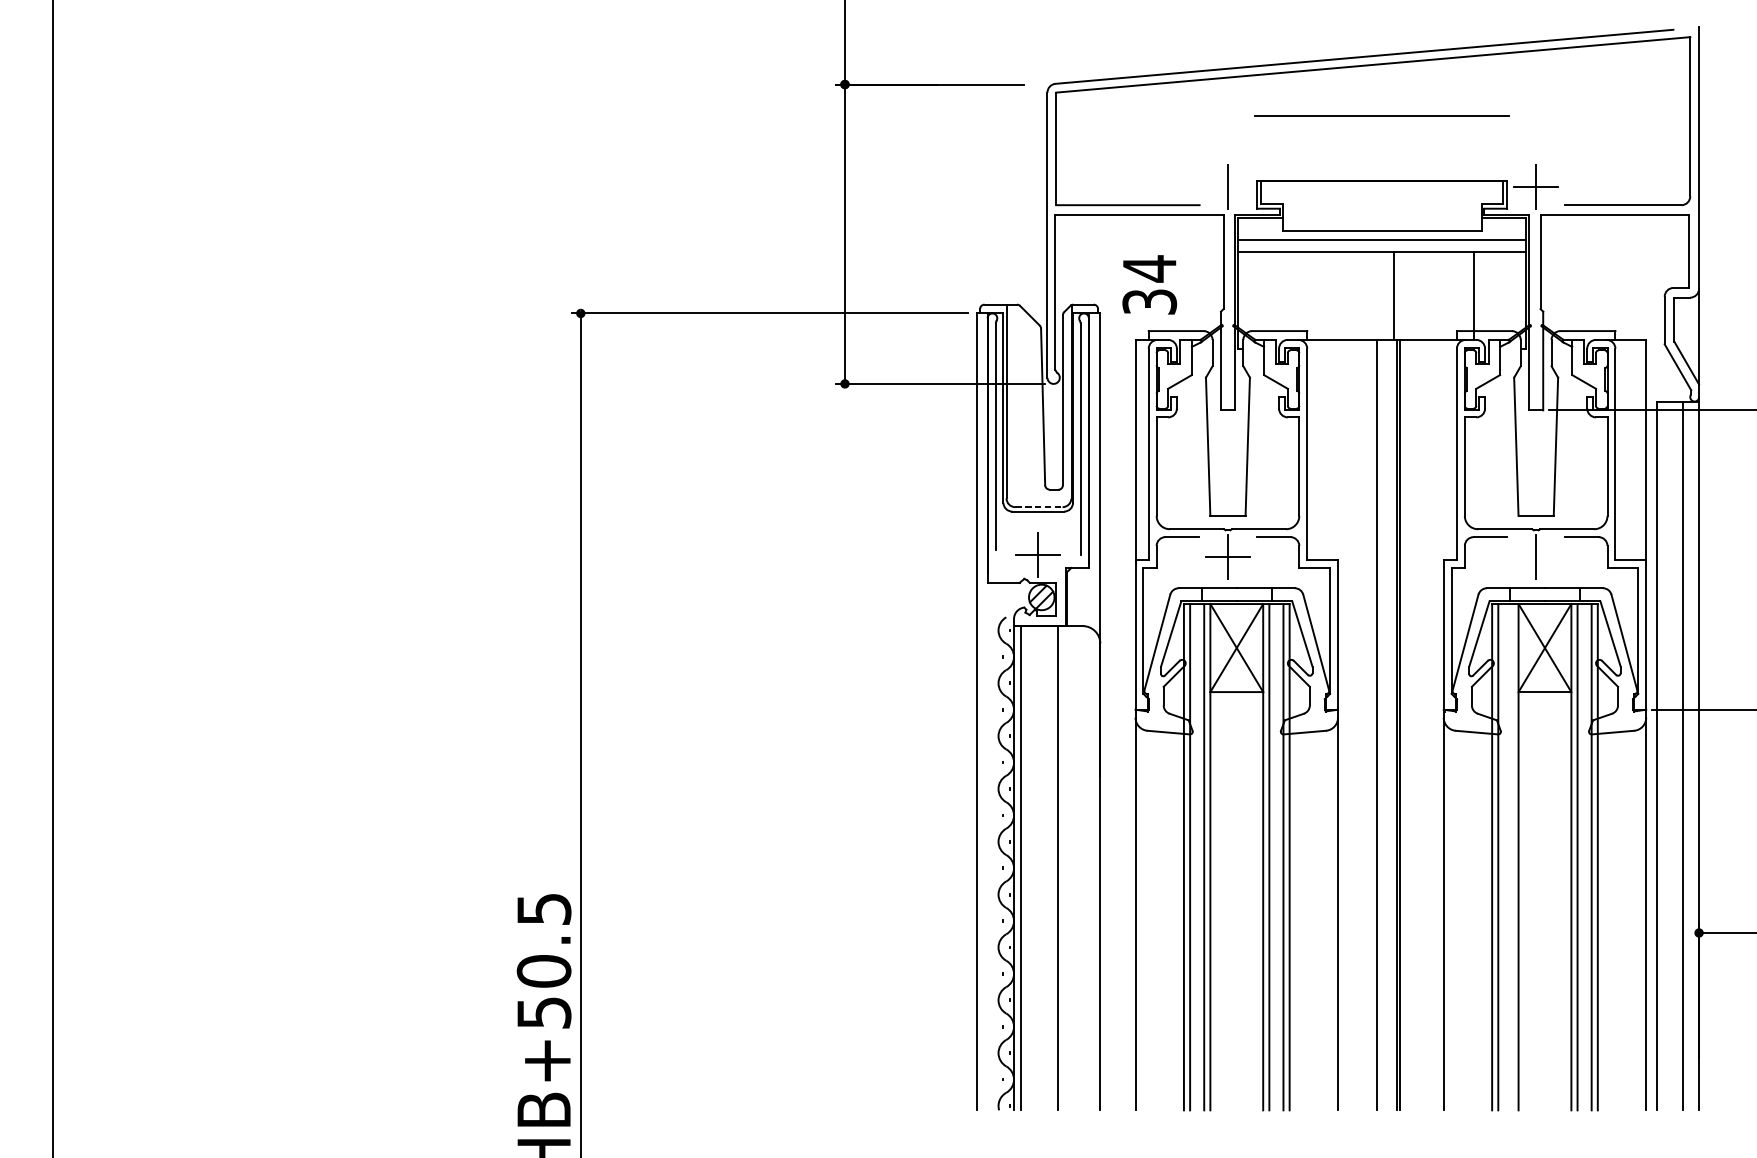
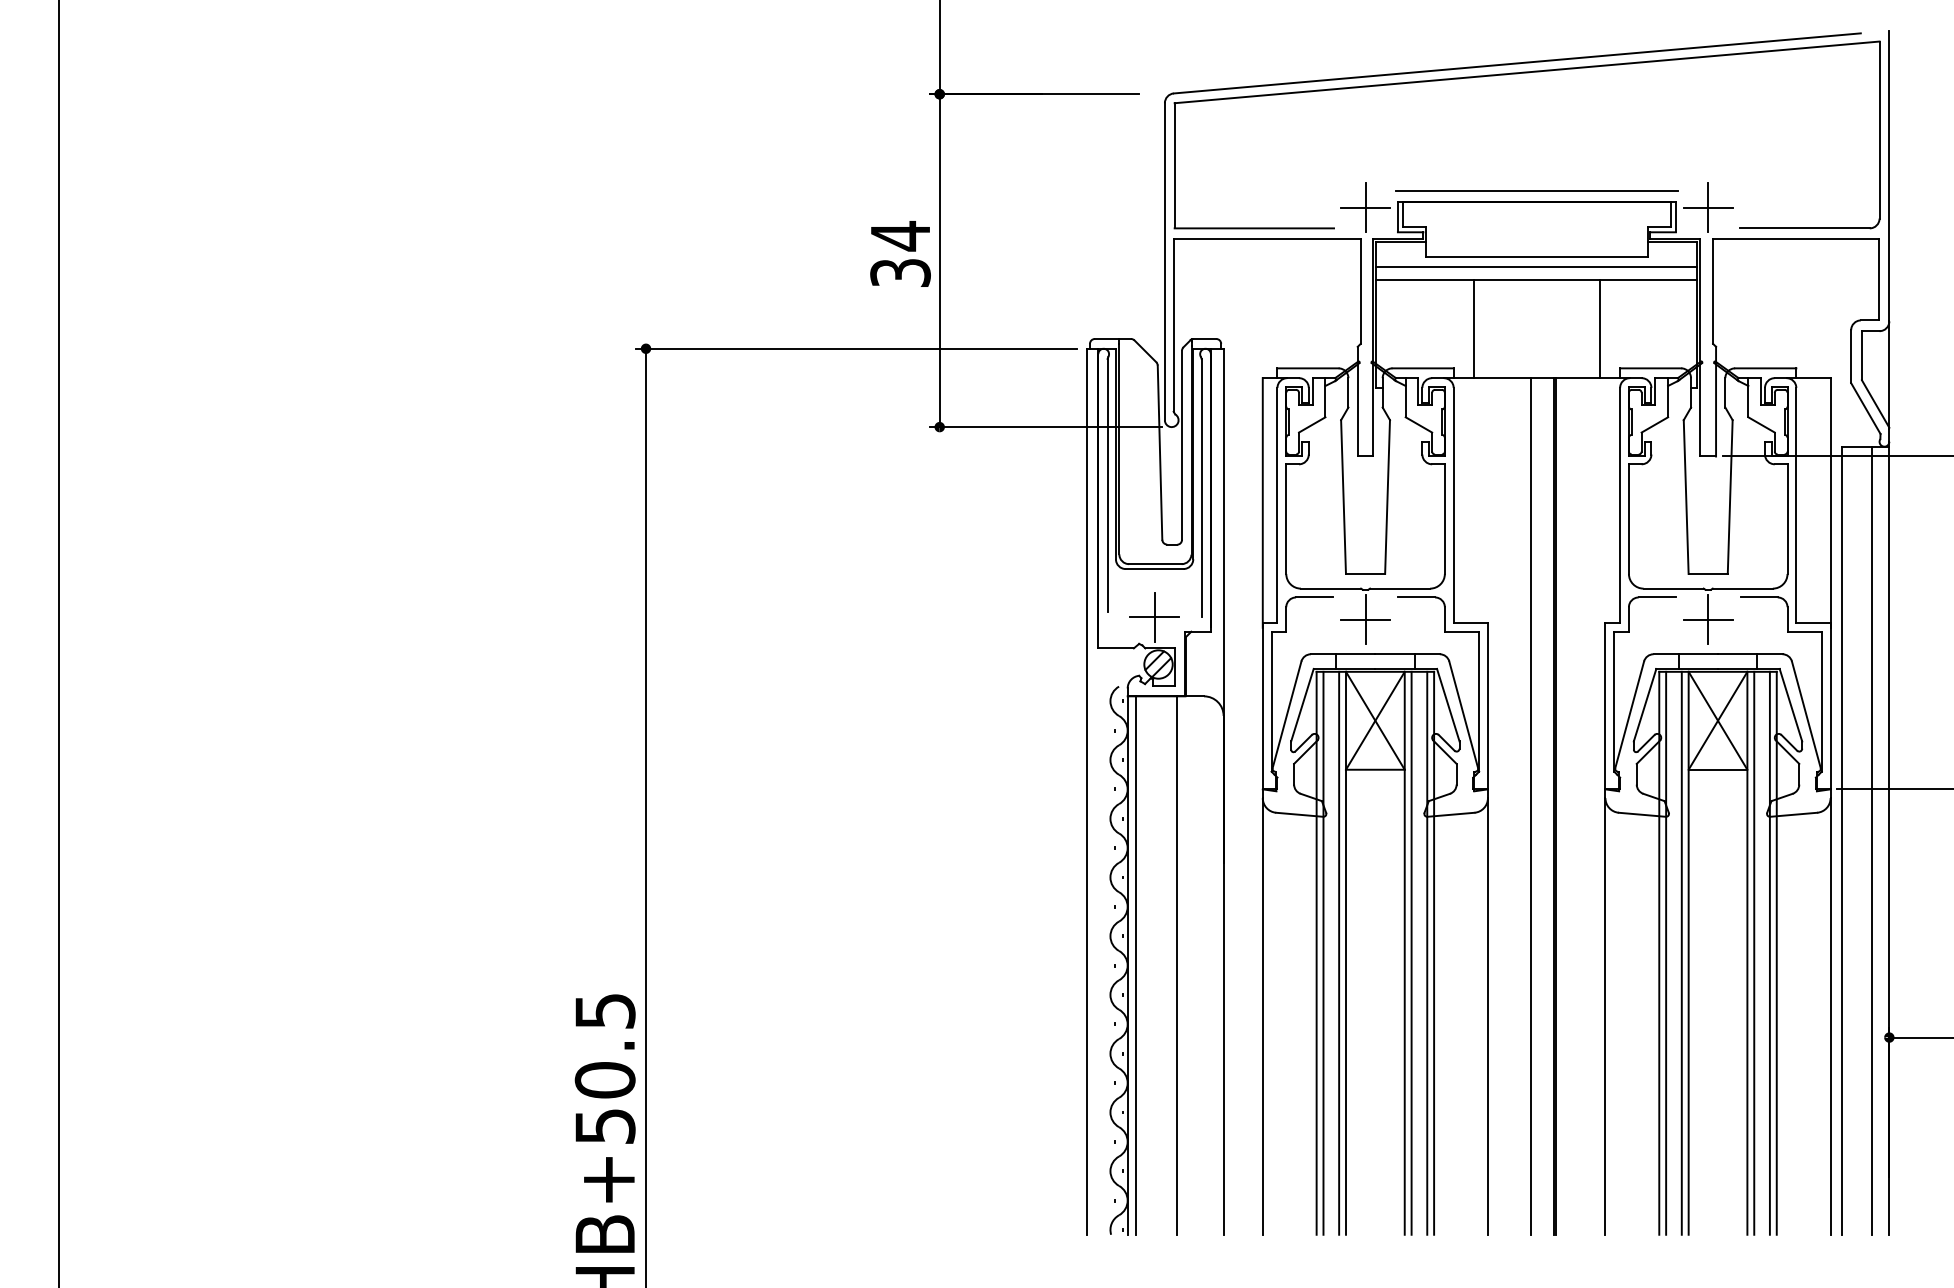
line: (1381, 115) -> (1536, 190), moved
line: (1227, 186) -> (1365, 207), added
text: (1149, 284) -> (900, 253), moved
line: (1394, 296) -> (1474, 329), moved
line: (1473, 296) -> (1599, 329), moved
line: (1039, 507) -> (1155, 564), dashed -> solid
line: (1535, 556) -> (1707, 619), added
line: (1512, 856) -> (1681, 952), added

